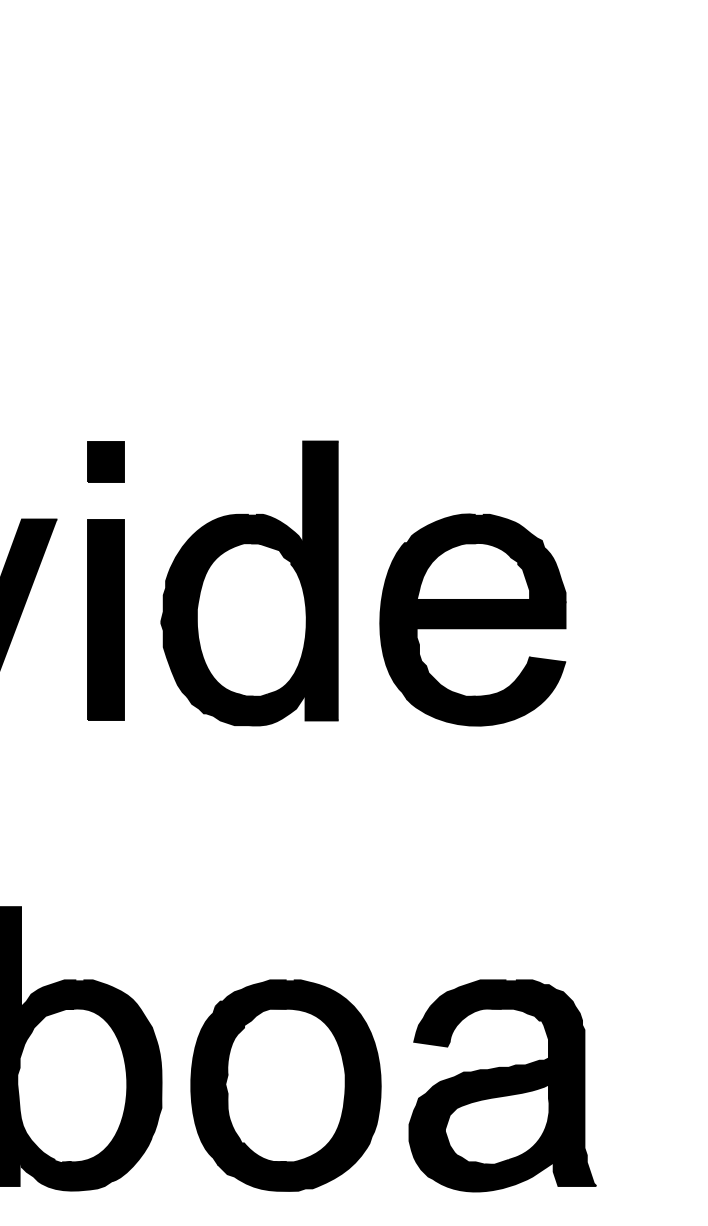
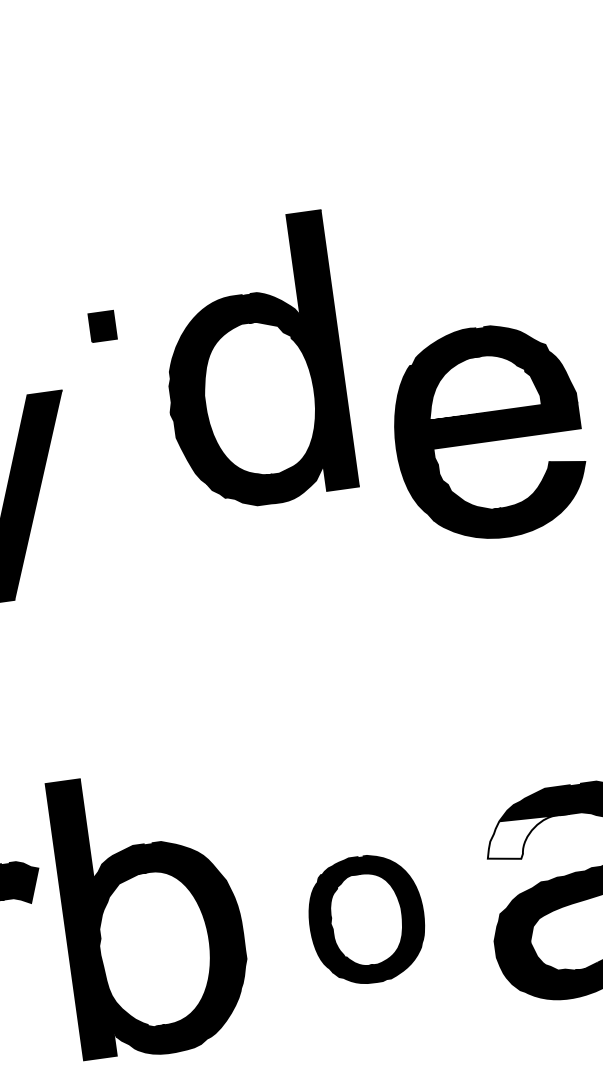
part: (105, 461) -> (102, 326), size x0.7
part: (249, 583) -> (252, 362), moved
part: (105, 619) -> (123, 482), removed
fill: (457, 1026) -> (528, 837), removed
part: (285, 1085) -> (366, 919), size x0.6

